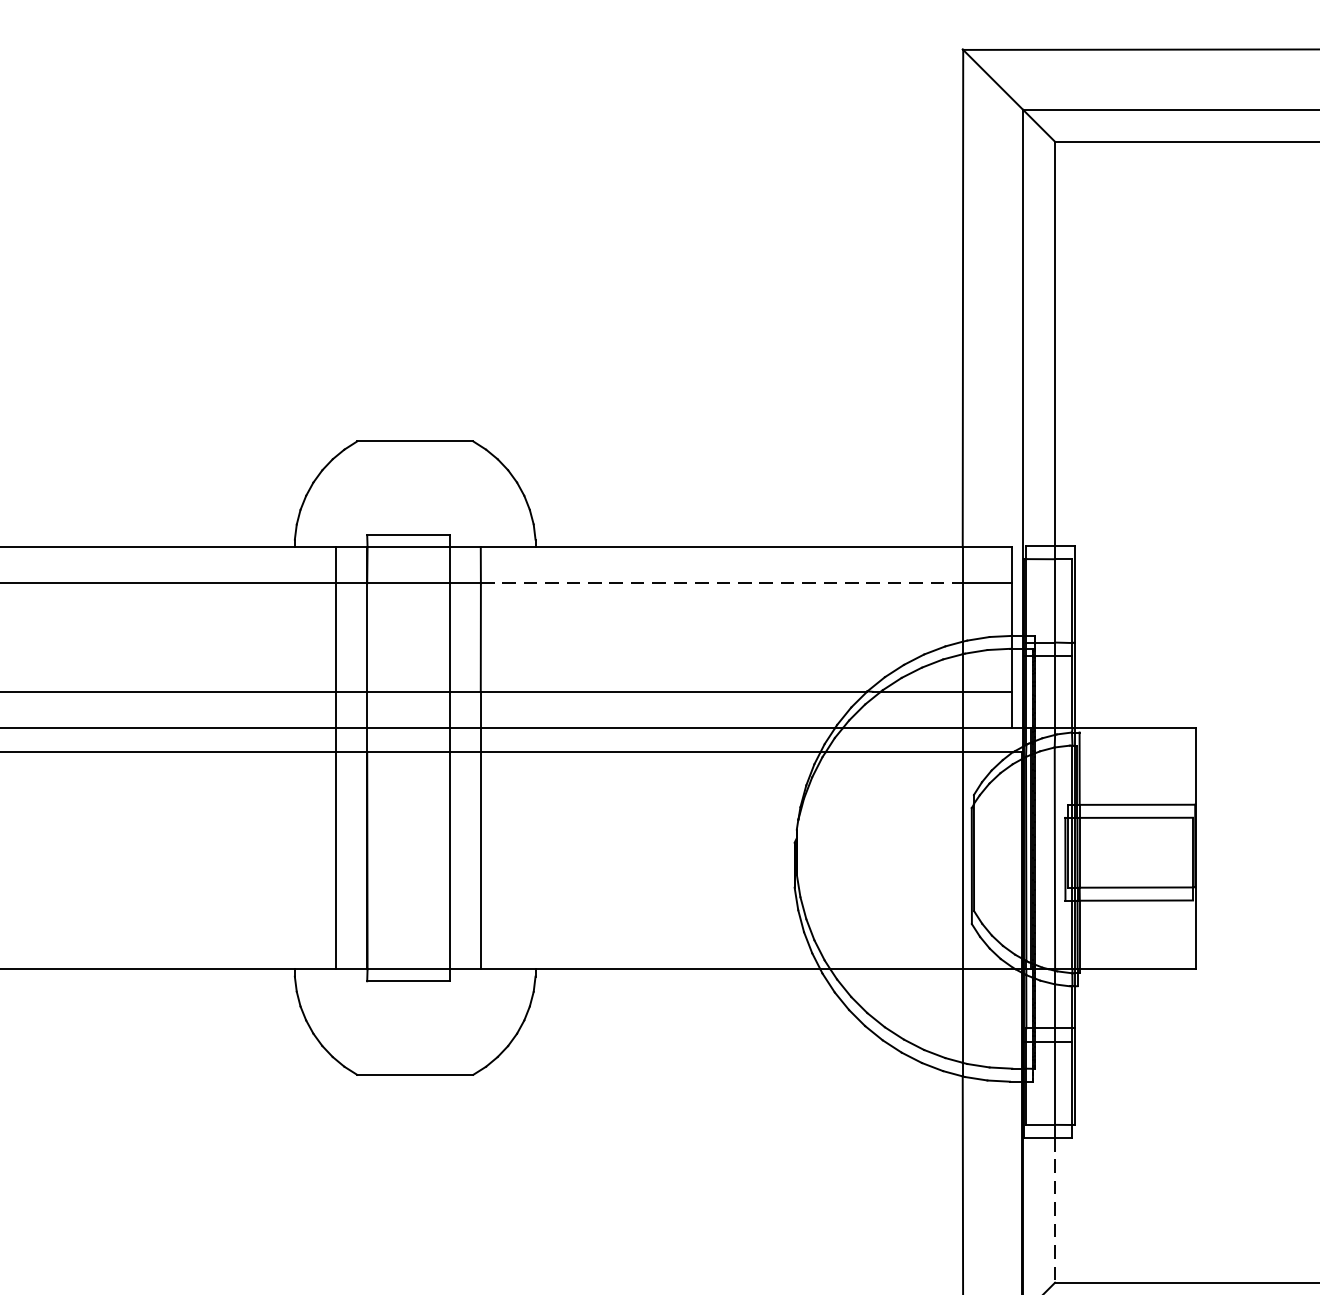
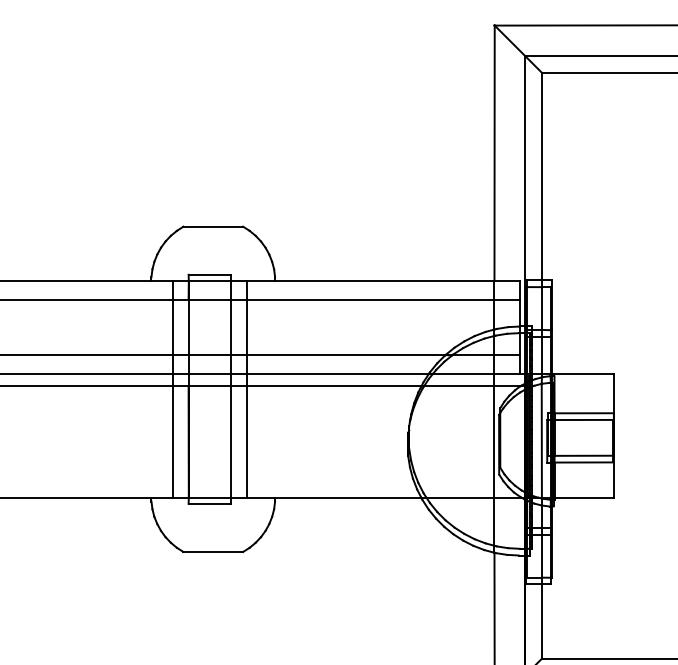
line: (721, 583) -> (370, 299), dashed -> solid
line: (1054, 1212) -> (541, 622), dashed -> solid

